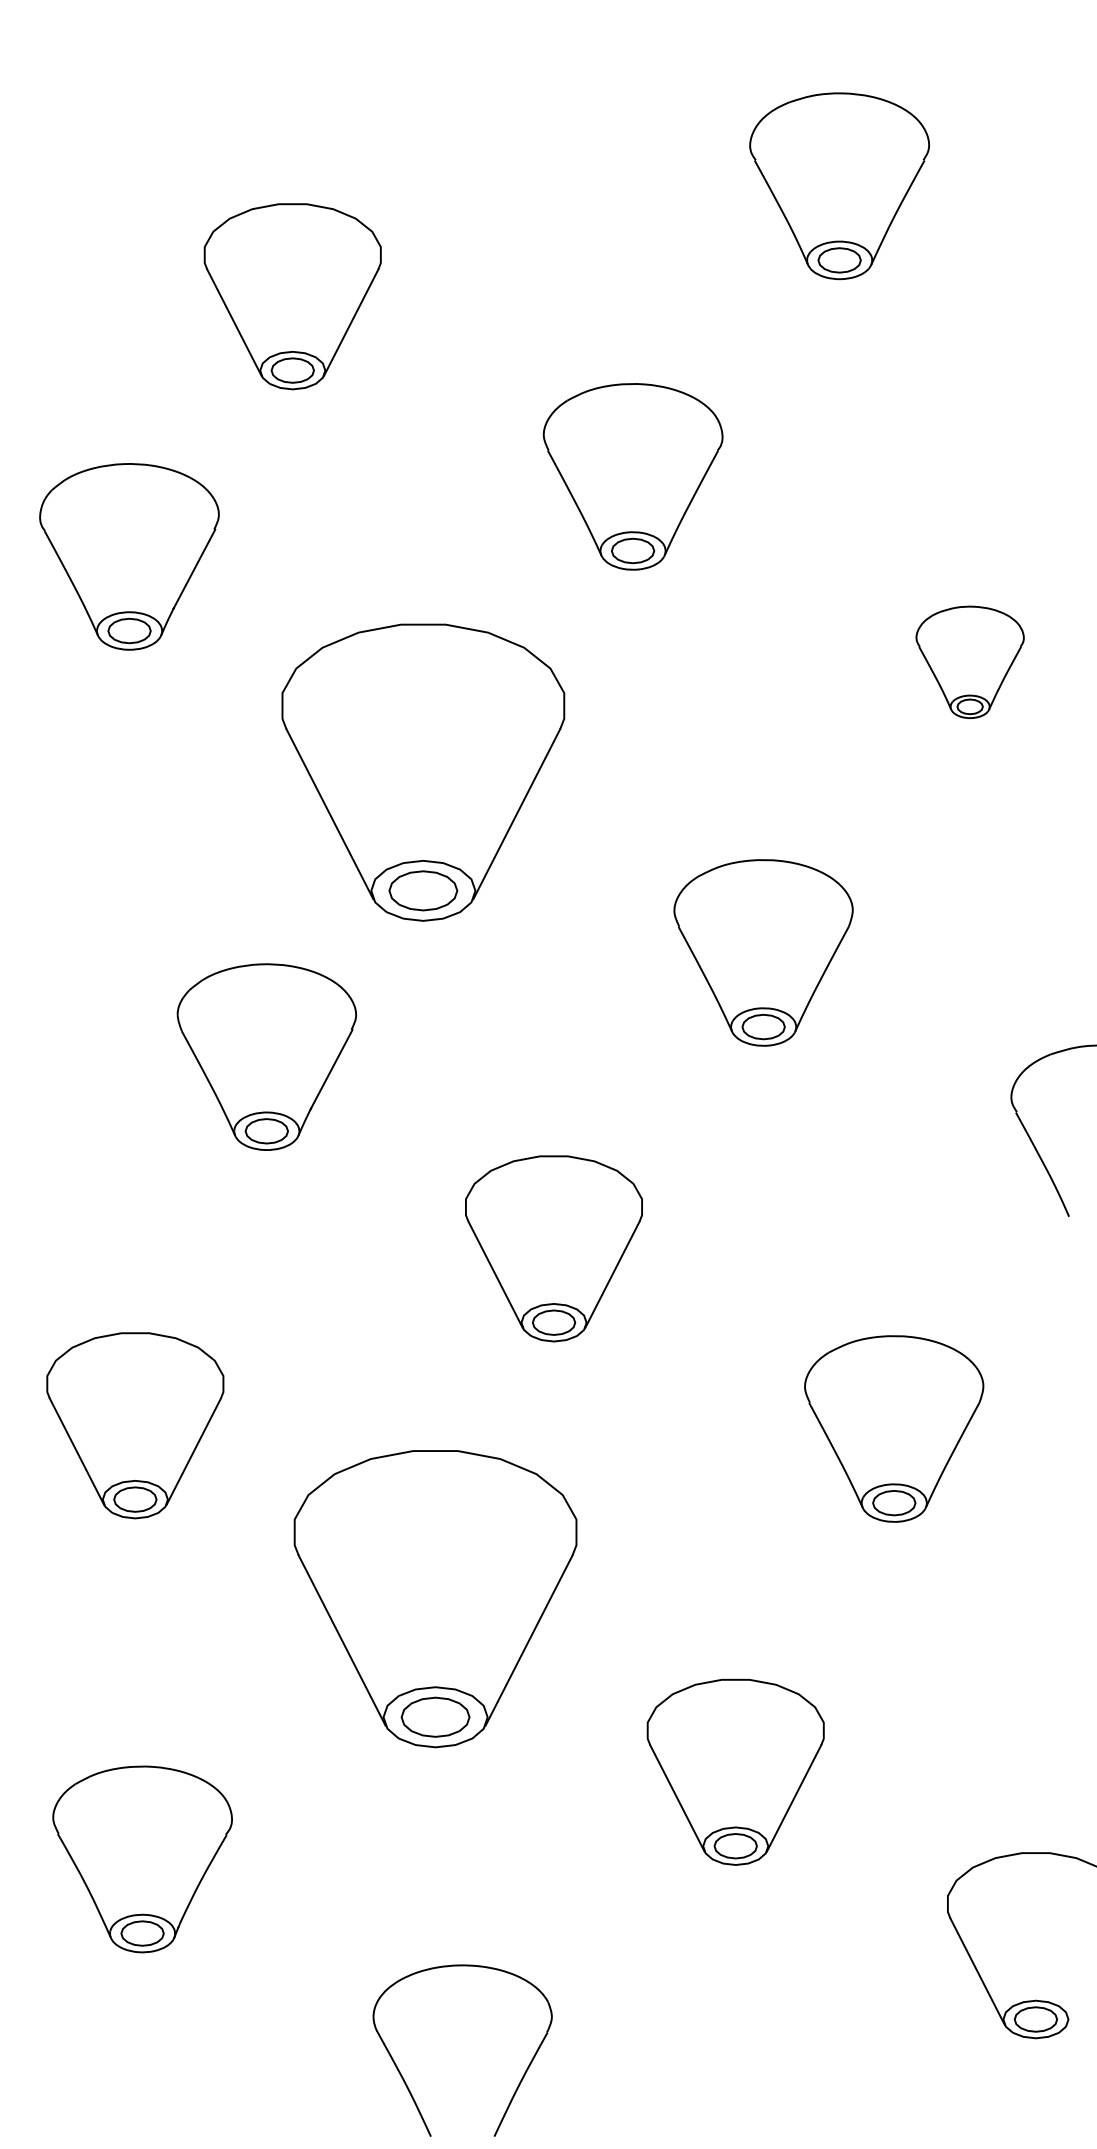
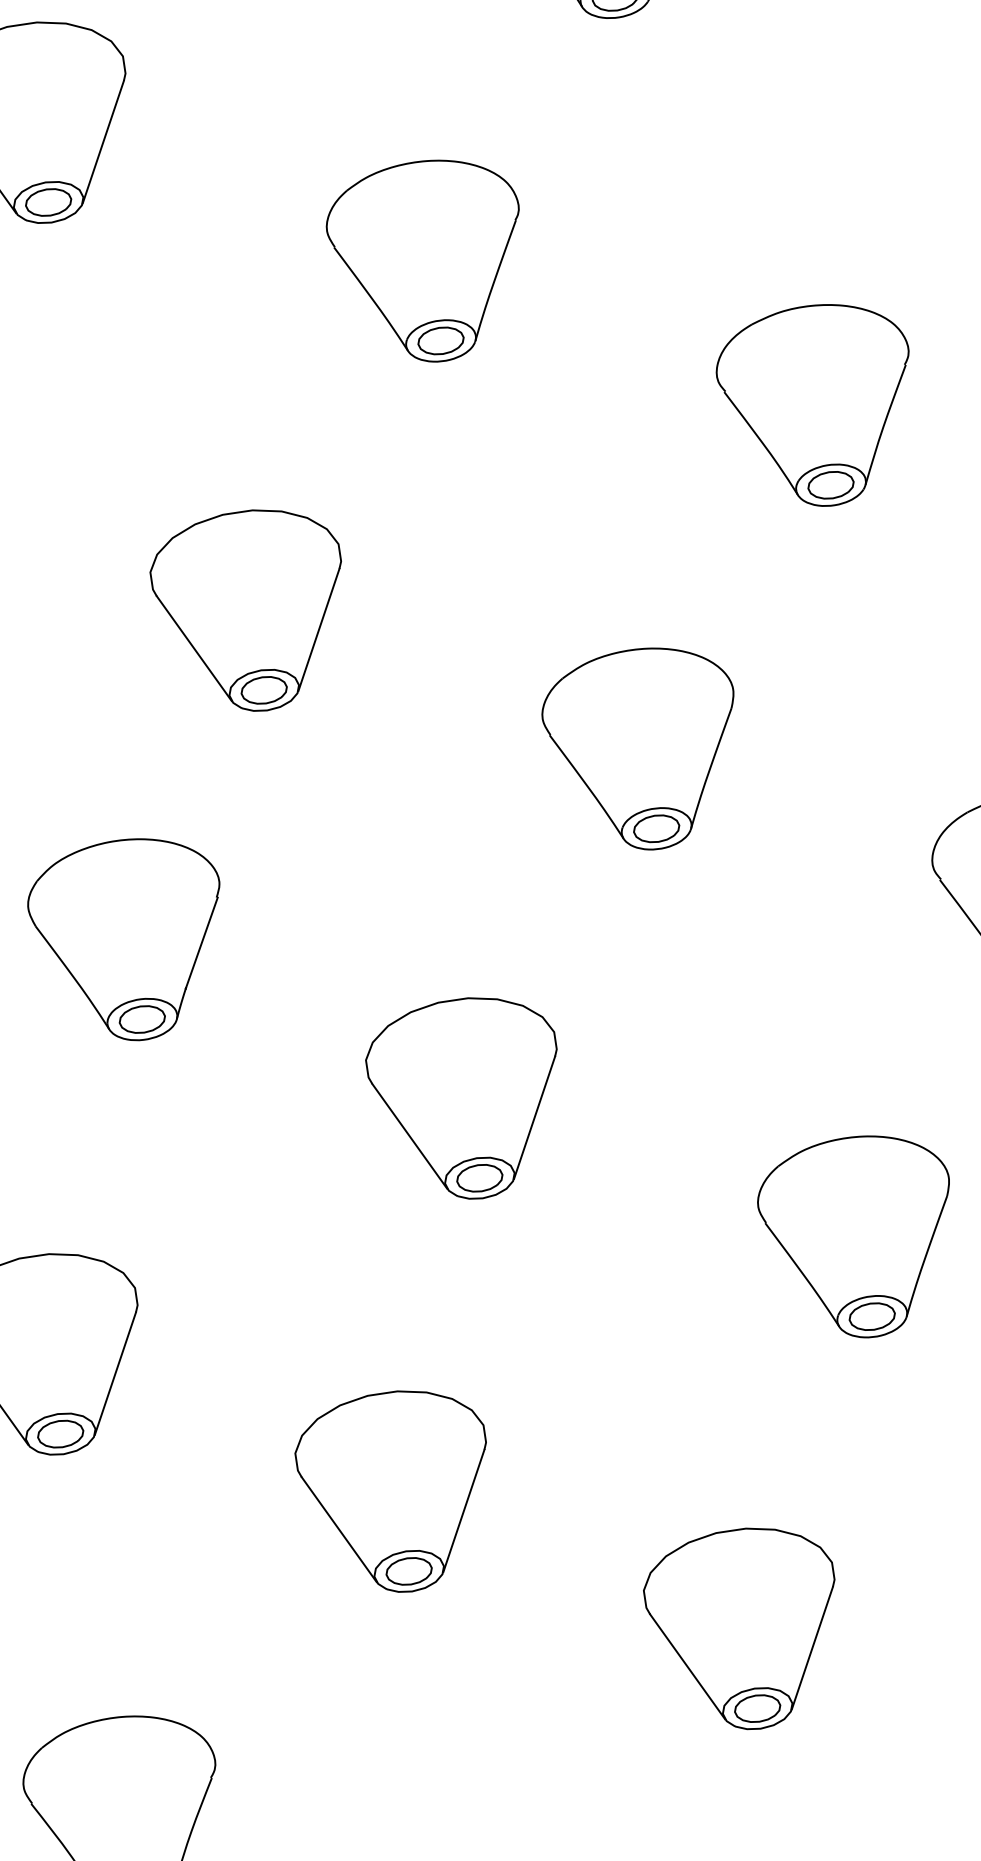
part: (969, 662) -> (818, 406), size x1.67
part: (423, 772) -> (252, 611), size x0.62
part: (435, 1598) -> (397, 1491), size x0.62

